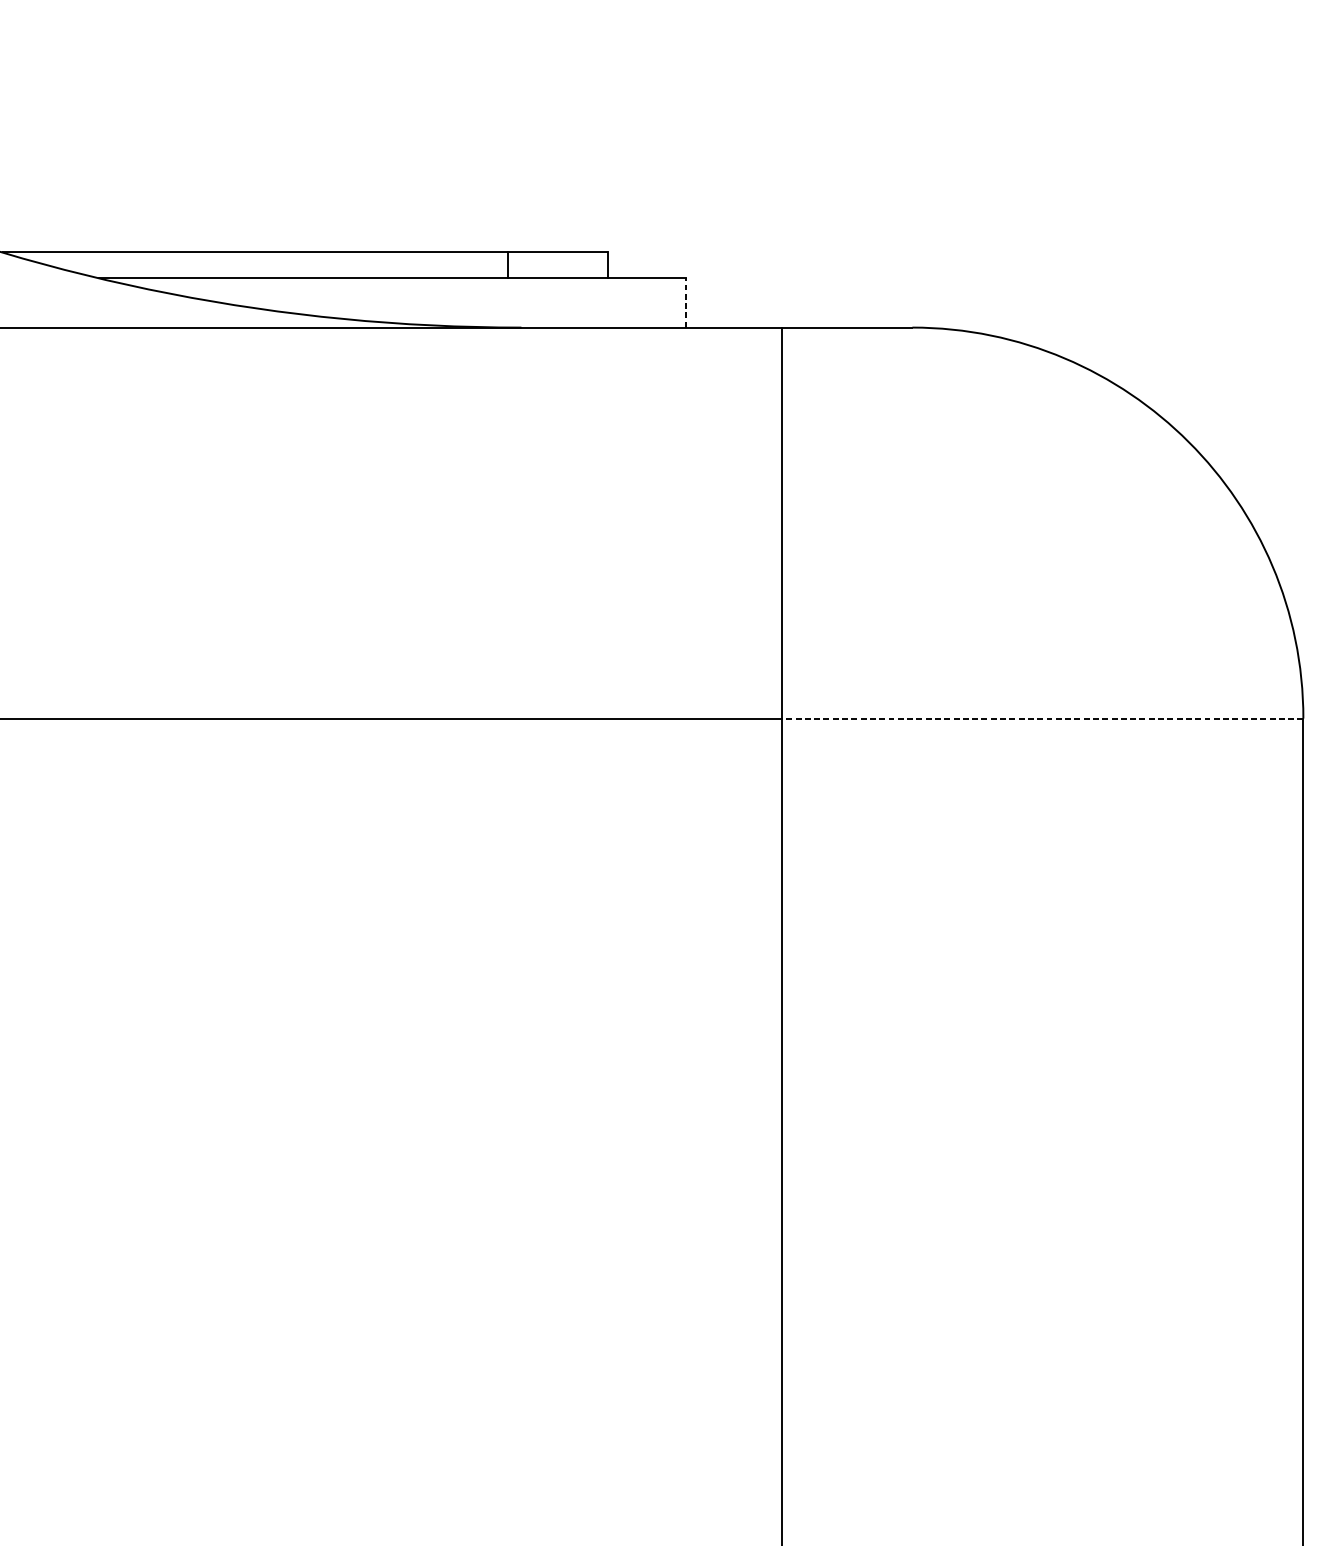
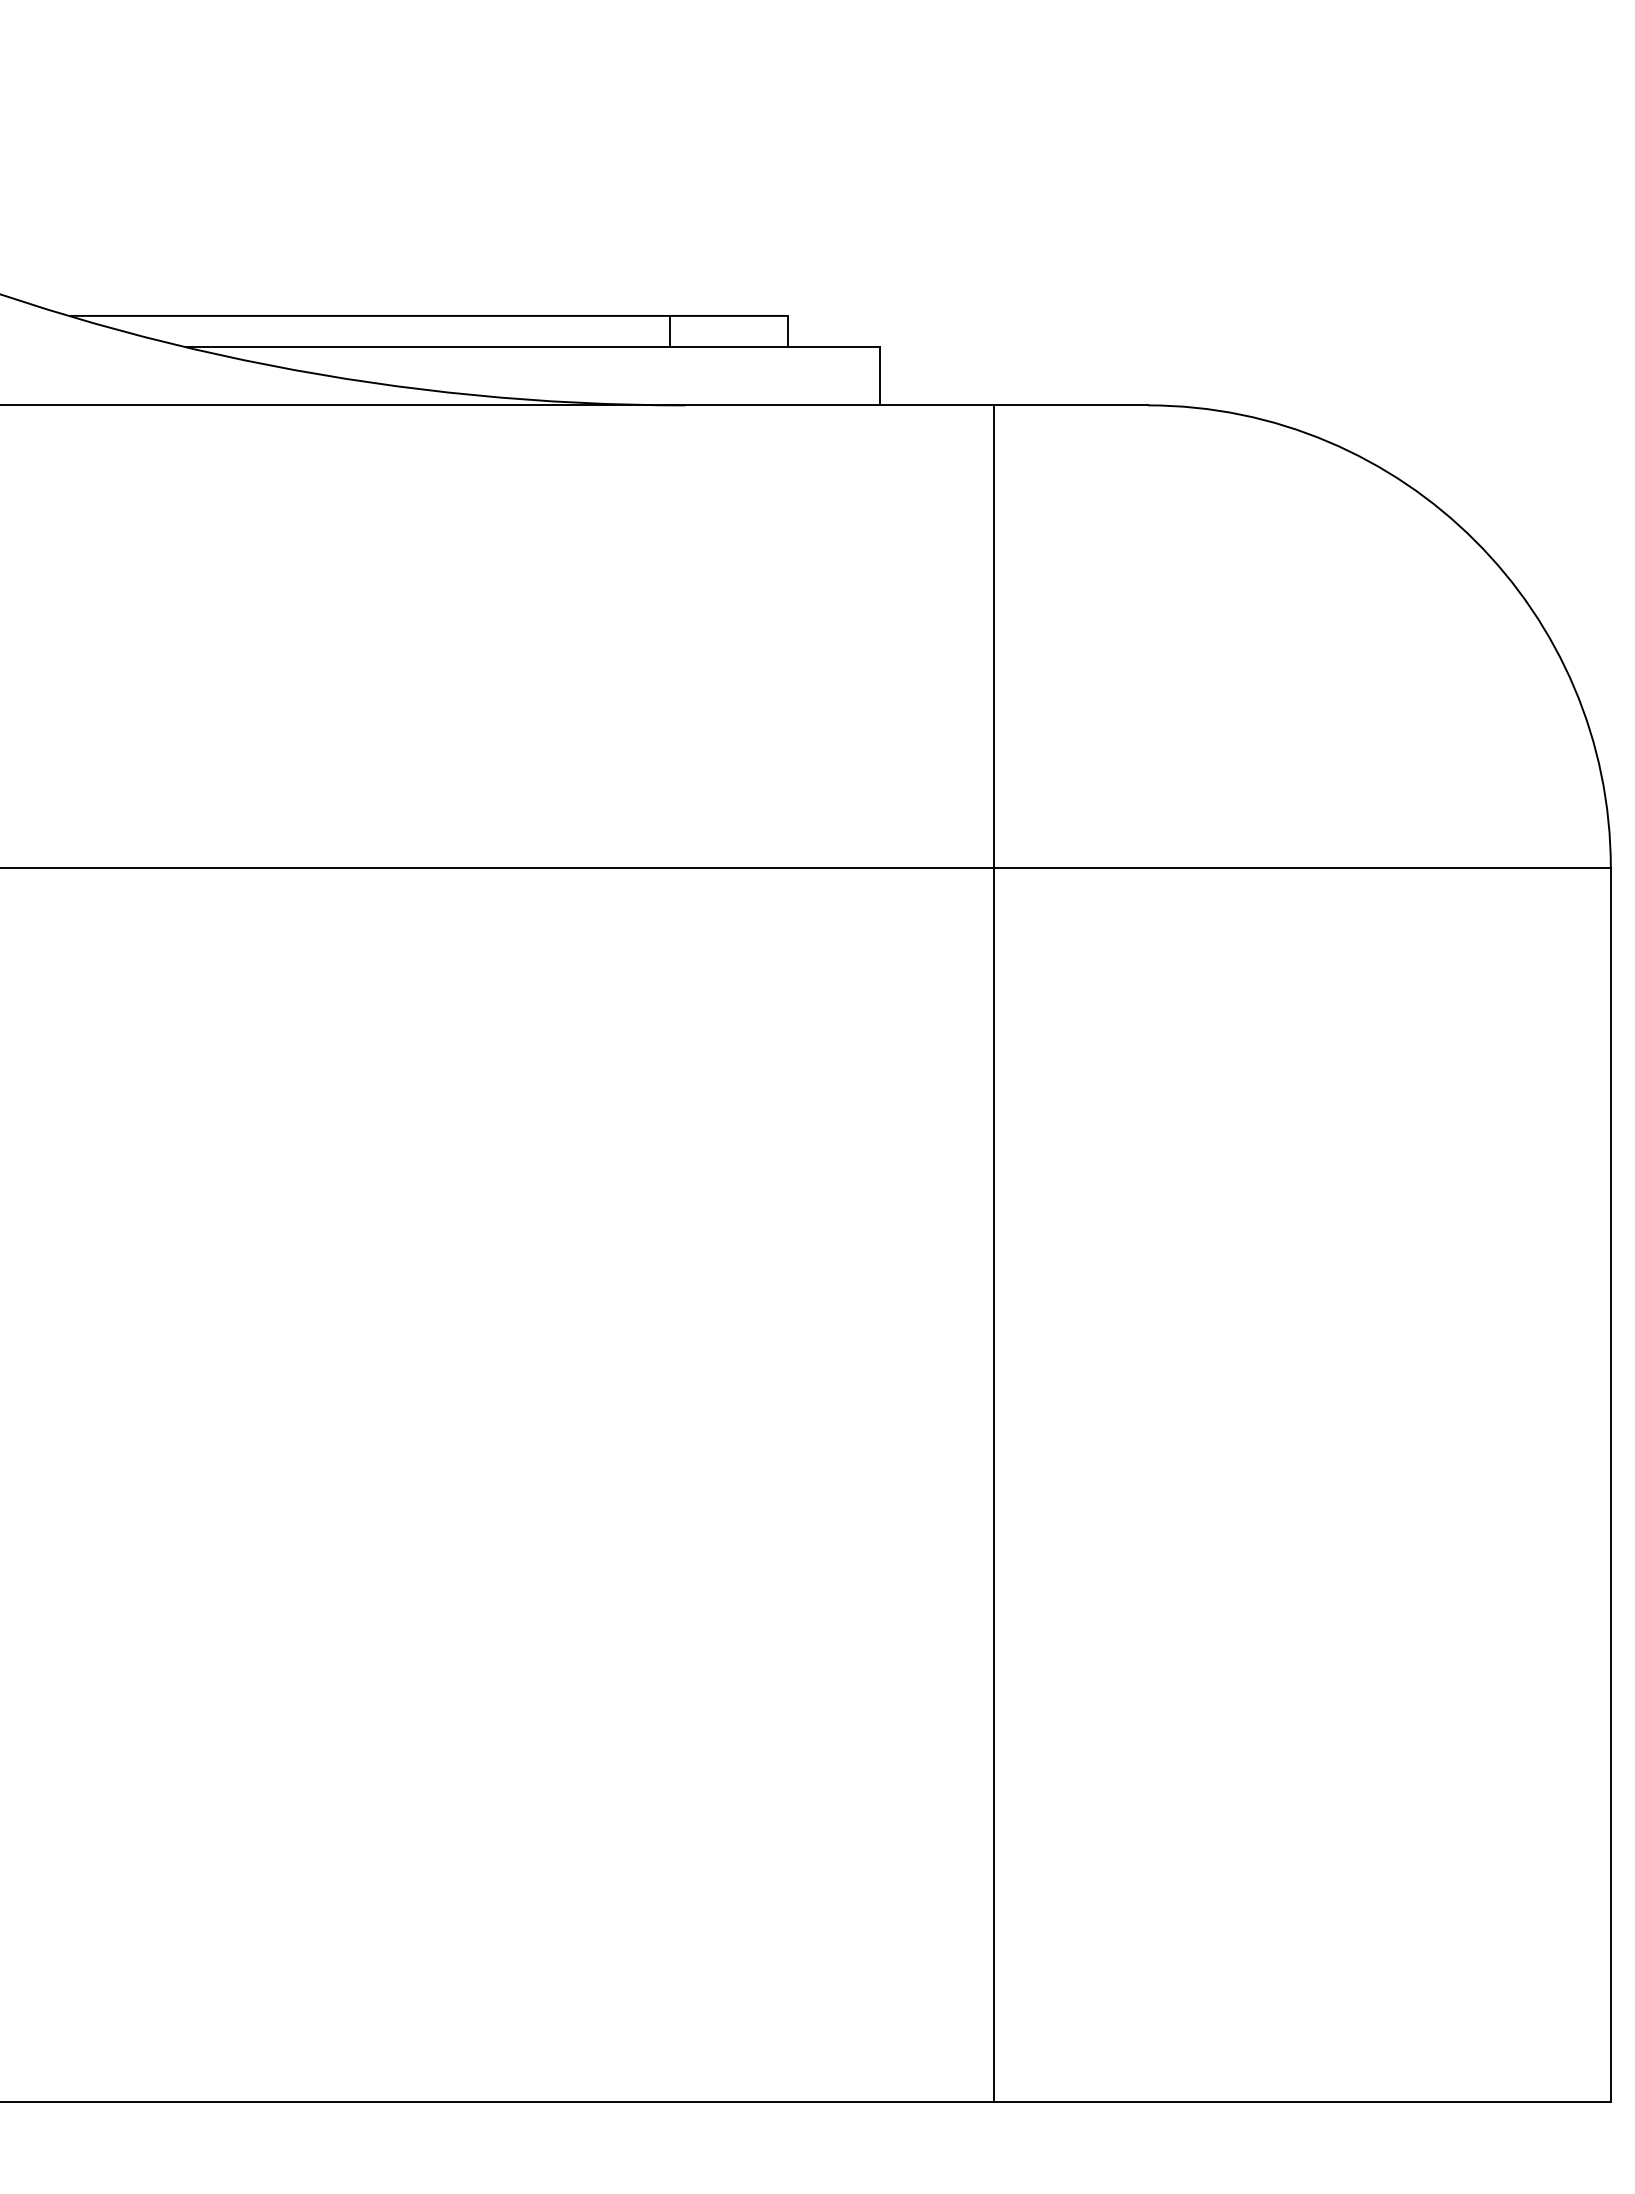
line: (686, 302) -> (880, 375), dashed -> solid
line: (1042, 718) -> (1301, 868), dashed -> solid

